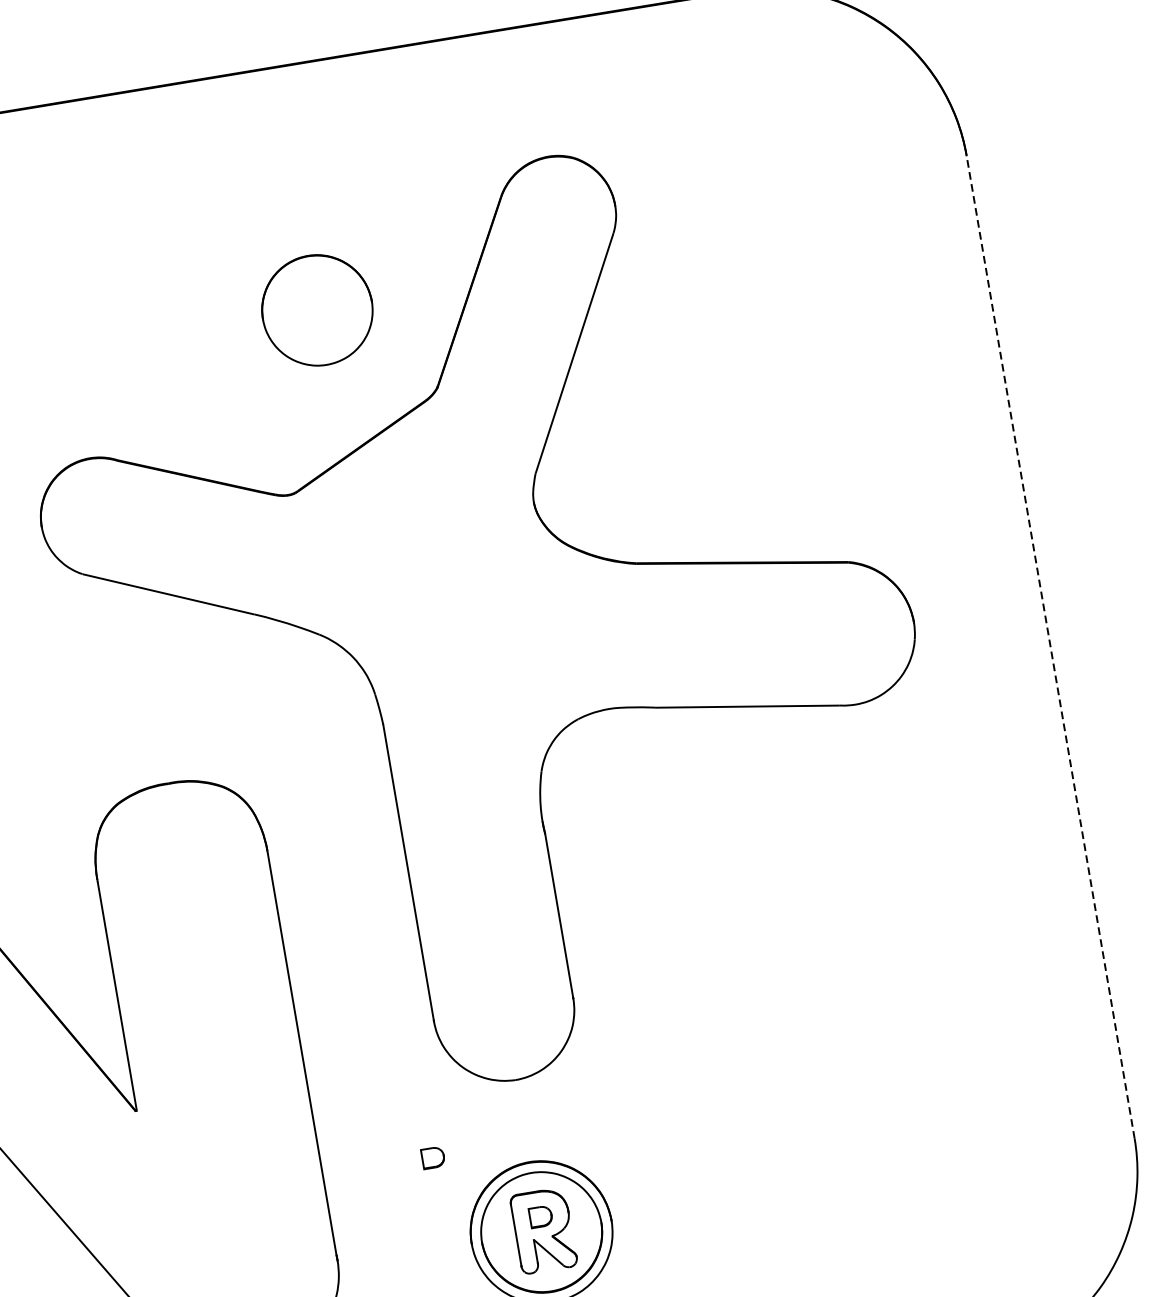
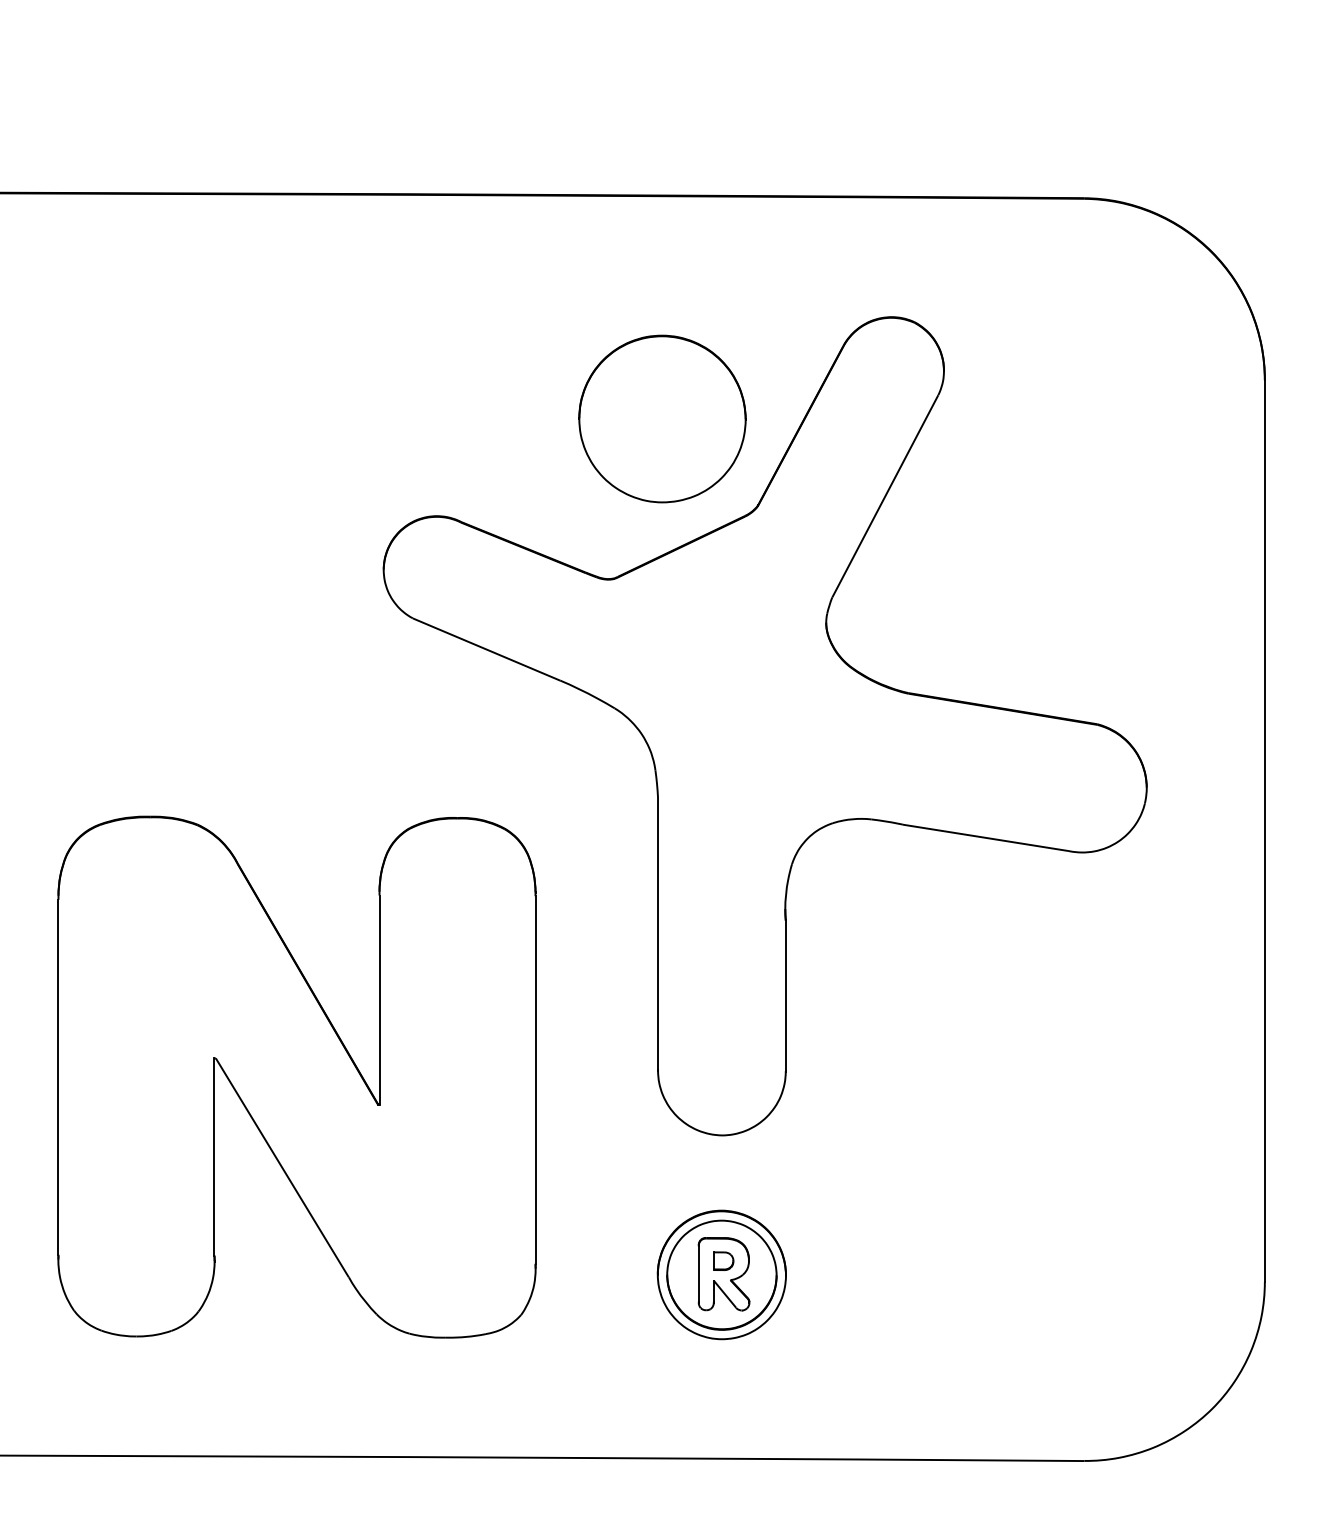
part: (317, 309) -> (662, 418), size x1.67
line: (1050, 646) -> (1264, 830), dashed -> solid
part: (433, 1157) -> (636, 1191), removed

